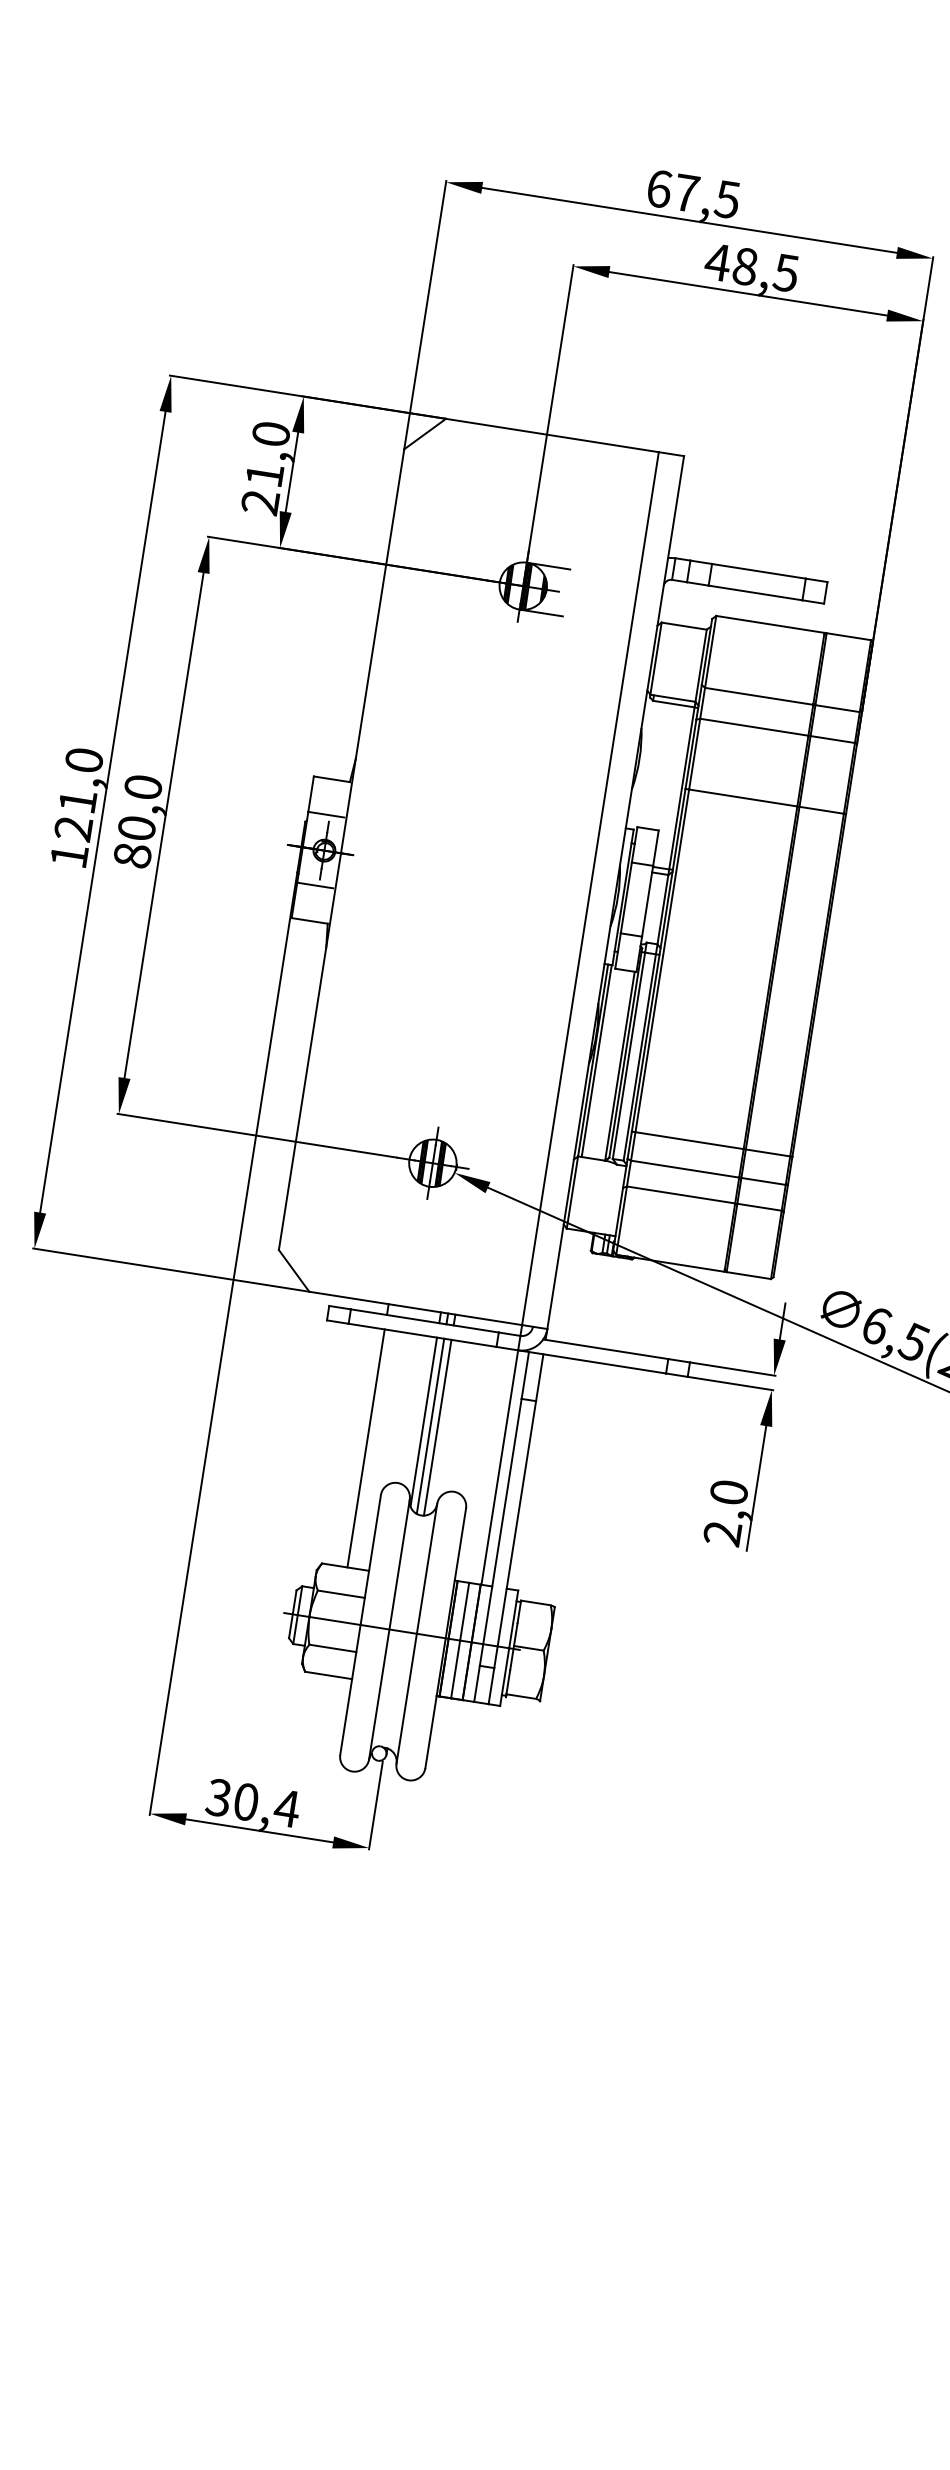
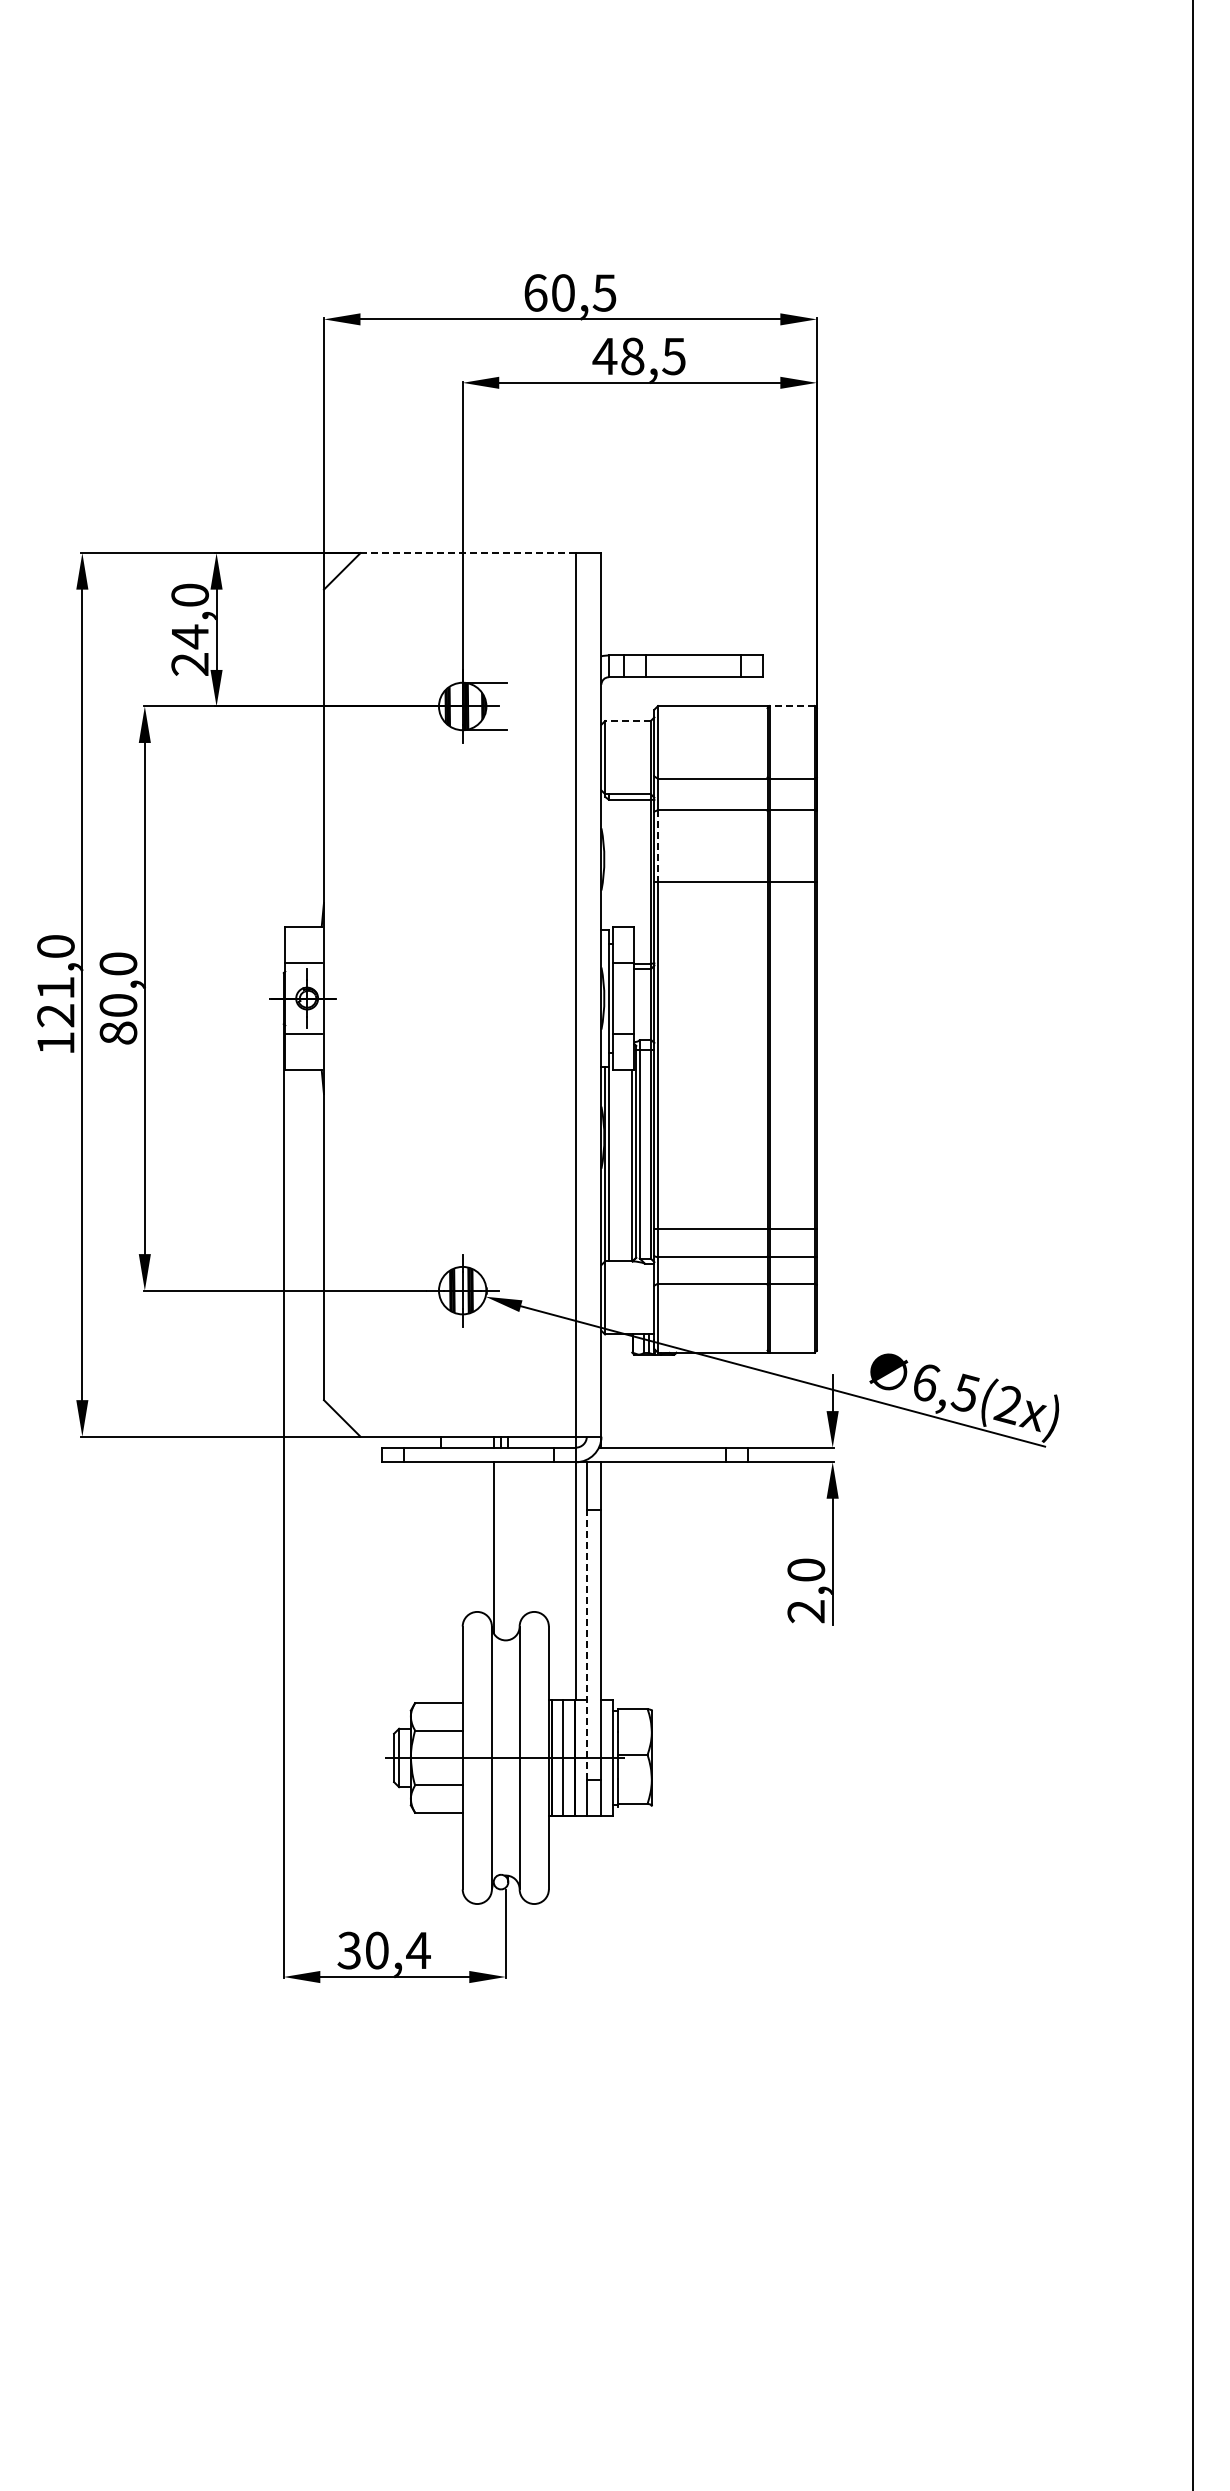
text: (686, 192) -> (563, 292), 67,5 -> 60,5
line: (552, 435) -> (468, 553), solid -> dashed
text: (265, 474) -> (190, 636), 21,0 -> 24,0
line: (683, 626) -> (627, 721), solid -> dashed
line: (848, 637) -> (791, 706), solid -> dashed
line: (695, 753) -> (658, 845), solid -> dashed
line: (431, 1426) -> (501, 1550), removed
line: (437, 1428) -> (508, 1551), removed
line: (365, 1448) -> (440, 1582), removed
line: (500, 1532) -> (586, 1644), solid -> dashed

